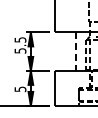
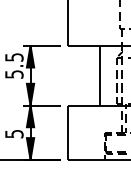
line: (75, 52) -> (99, 76), dashed -> solid

